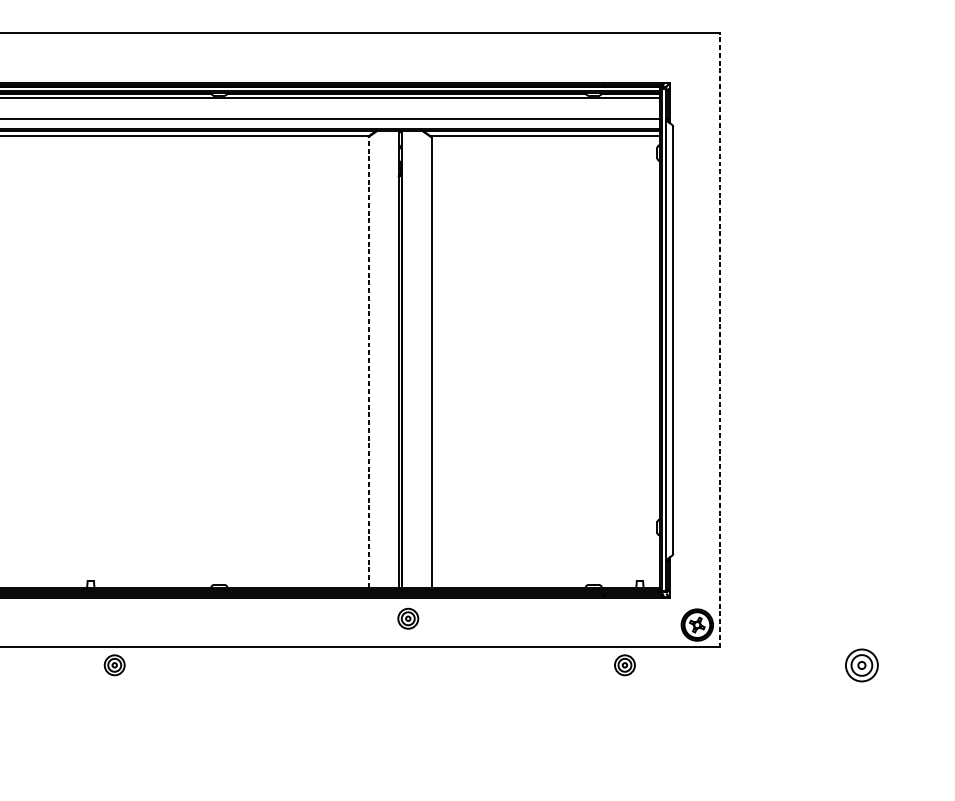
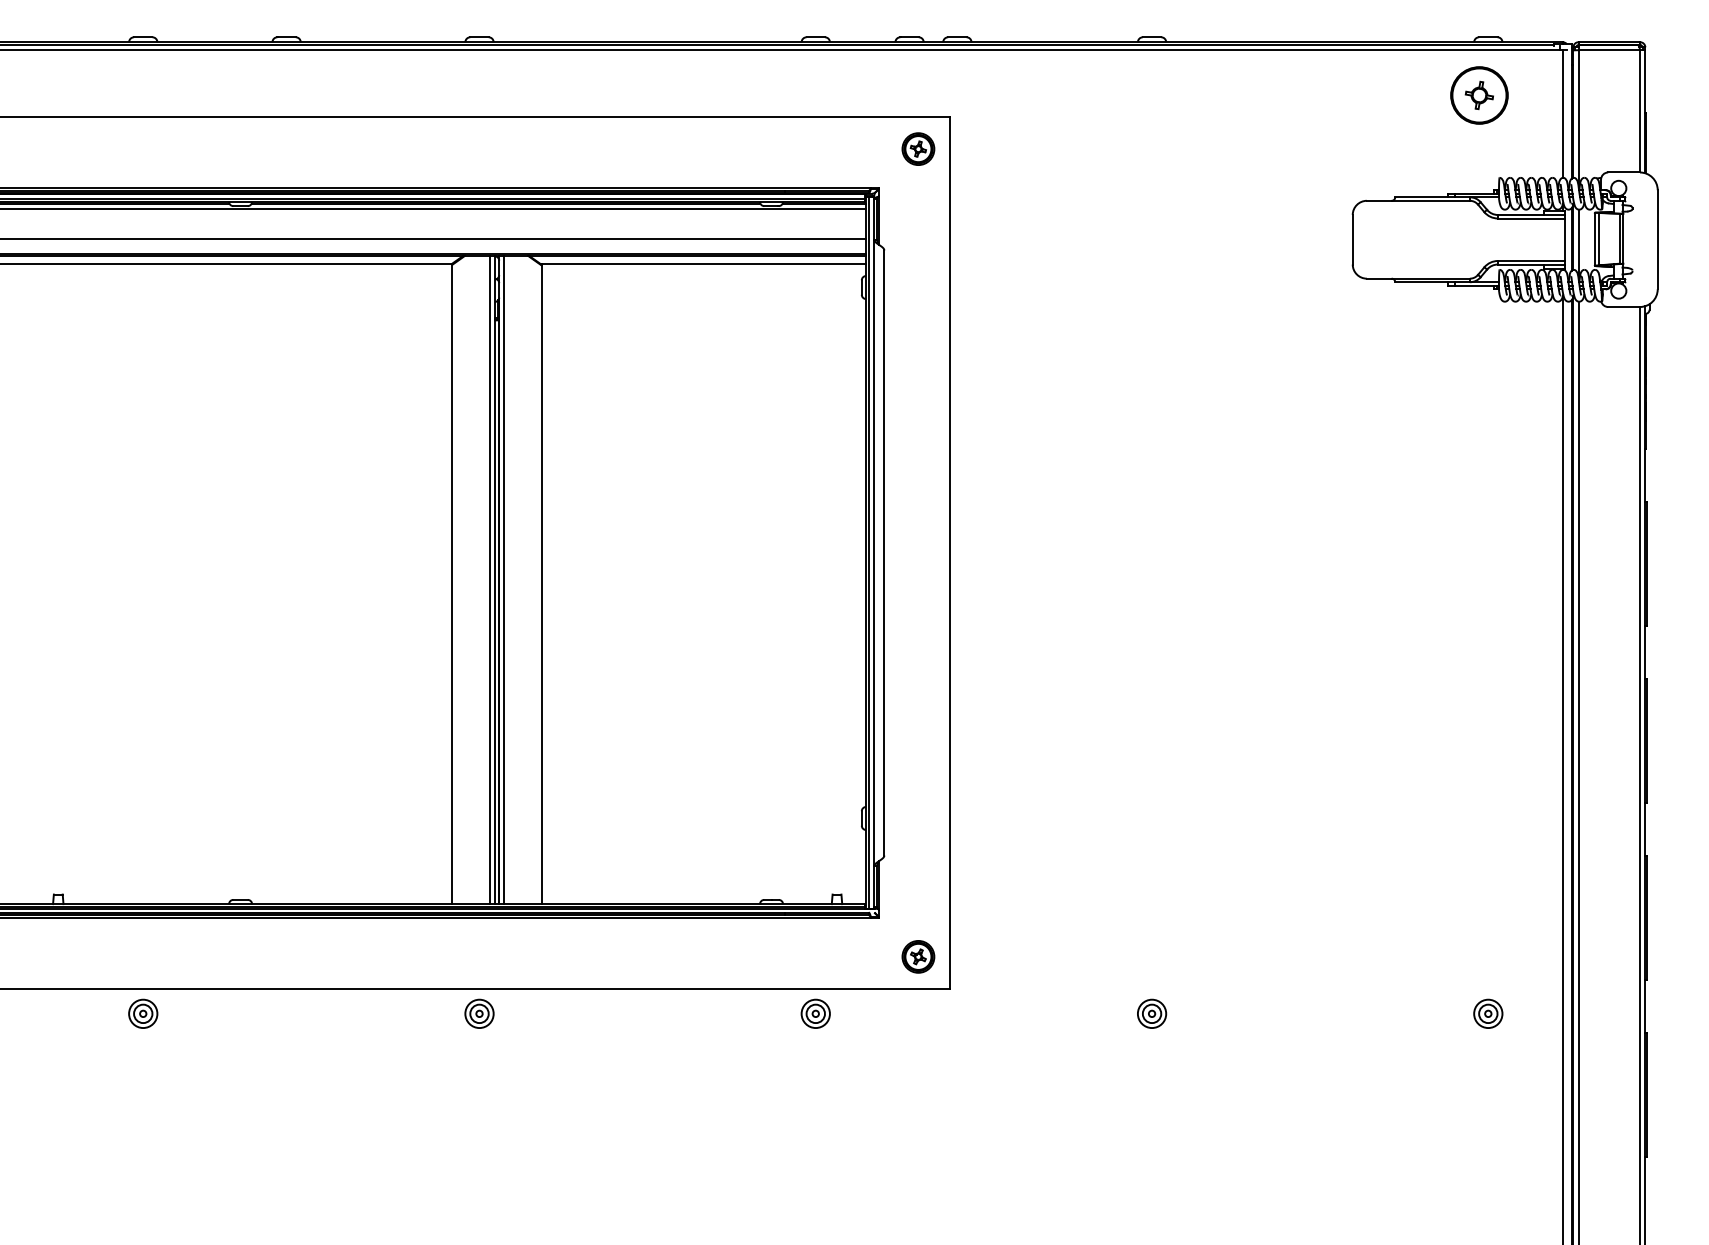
part: (697, 55) -> (918, 148), added
line: (719, 340) -> (950, 553), dashed -> solid
line: (394, 358) -> (489, 579), added
line: (405, 358) -> (504, 579), added
line: (368, 361) -> (452, 583), dashed -> solid
part: (408, 618) -> (479, 1013), moved
part: (697, 624) -> (918, 956), size x0.71
part: (114, 665) -> (143, 1013), moved
part: (862, 665) -> (1152, 1013), size x0.62

